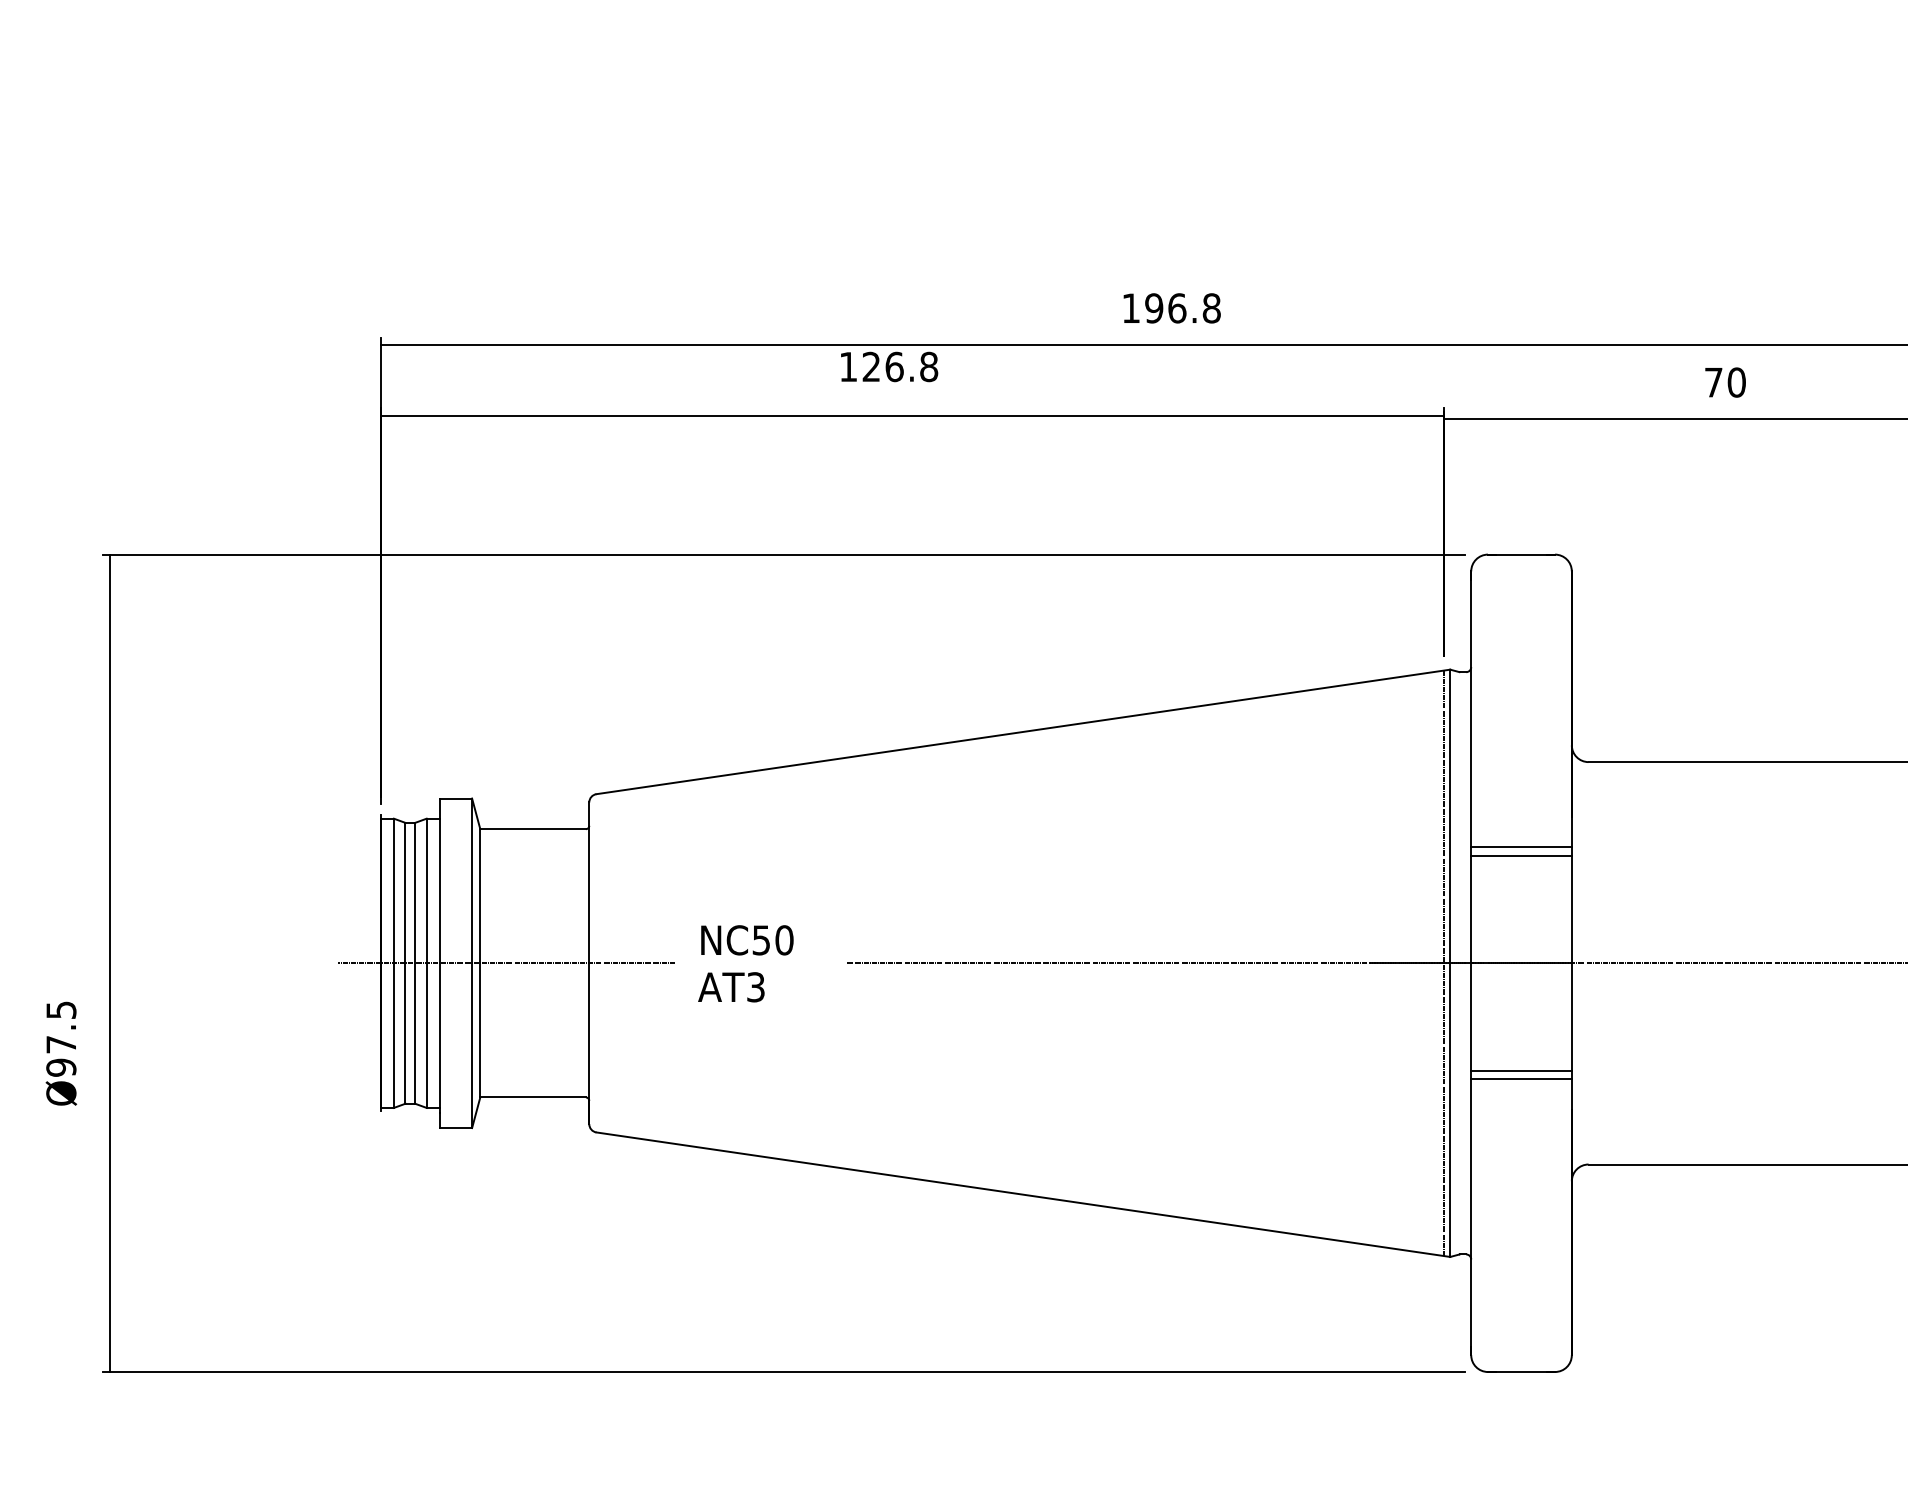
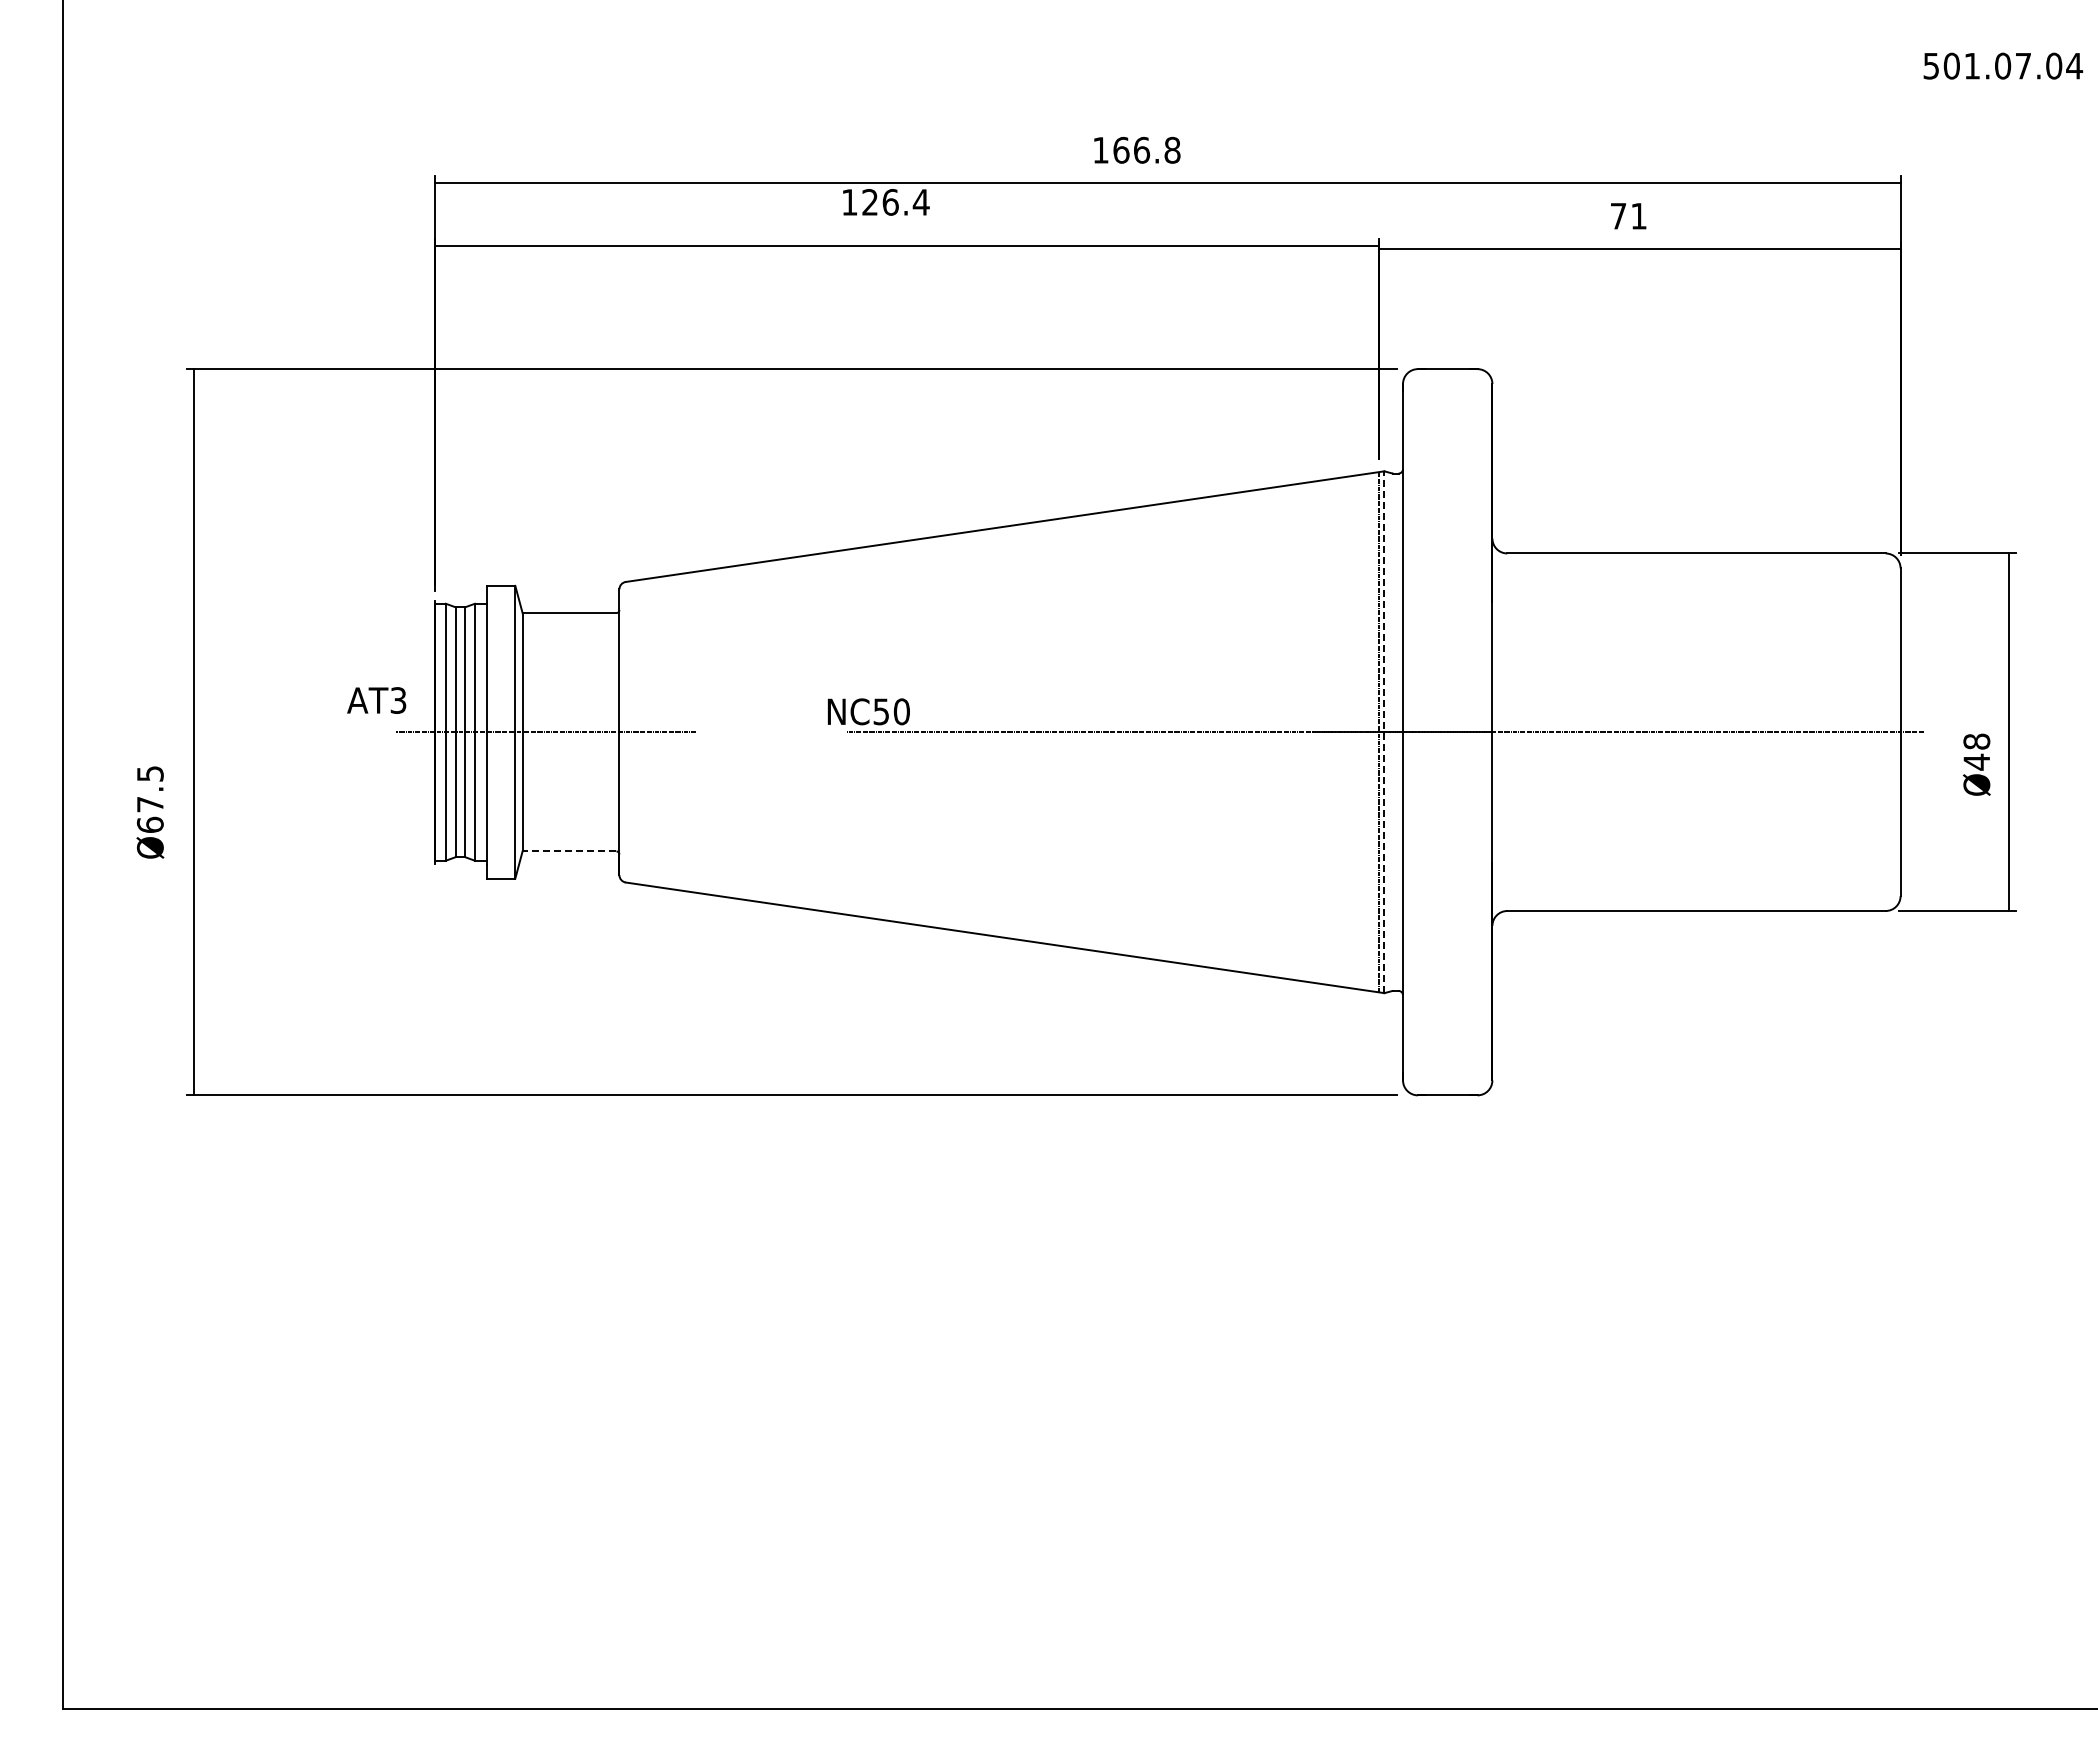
text: (1154, 307) -> (1121, 149), 196.8 -> 166.8
text: (928, 367) -> (920, 202), 126.8 -> 126.4
text: (1737, 381) -> (1639, 215), 70 -> 71
line: (1521, 847) -> (1447, 629), removed
line: (1521, 855) -> (1447, 636), removed
text: (746, 939) -> (868, 711), moved
line: (1450, 963) -> (1384, 732), solid -> dashed
text: (731, 987) -> (376, 700), moved
text: (60, 1067) -> (149, 824), Ø97.5 -> Ø67.5
line: (1521, 1070) -> (1447, 827), removed
line: (1521, 1079) -> (1447, 835), removed
line: (533, 1097) -> (569, 851), solid -> dashed

